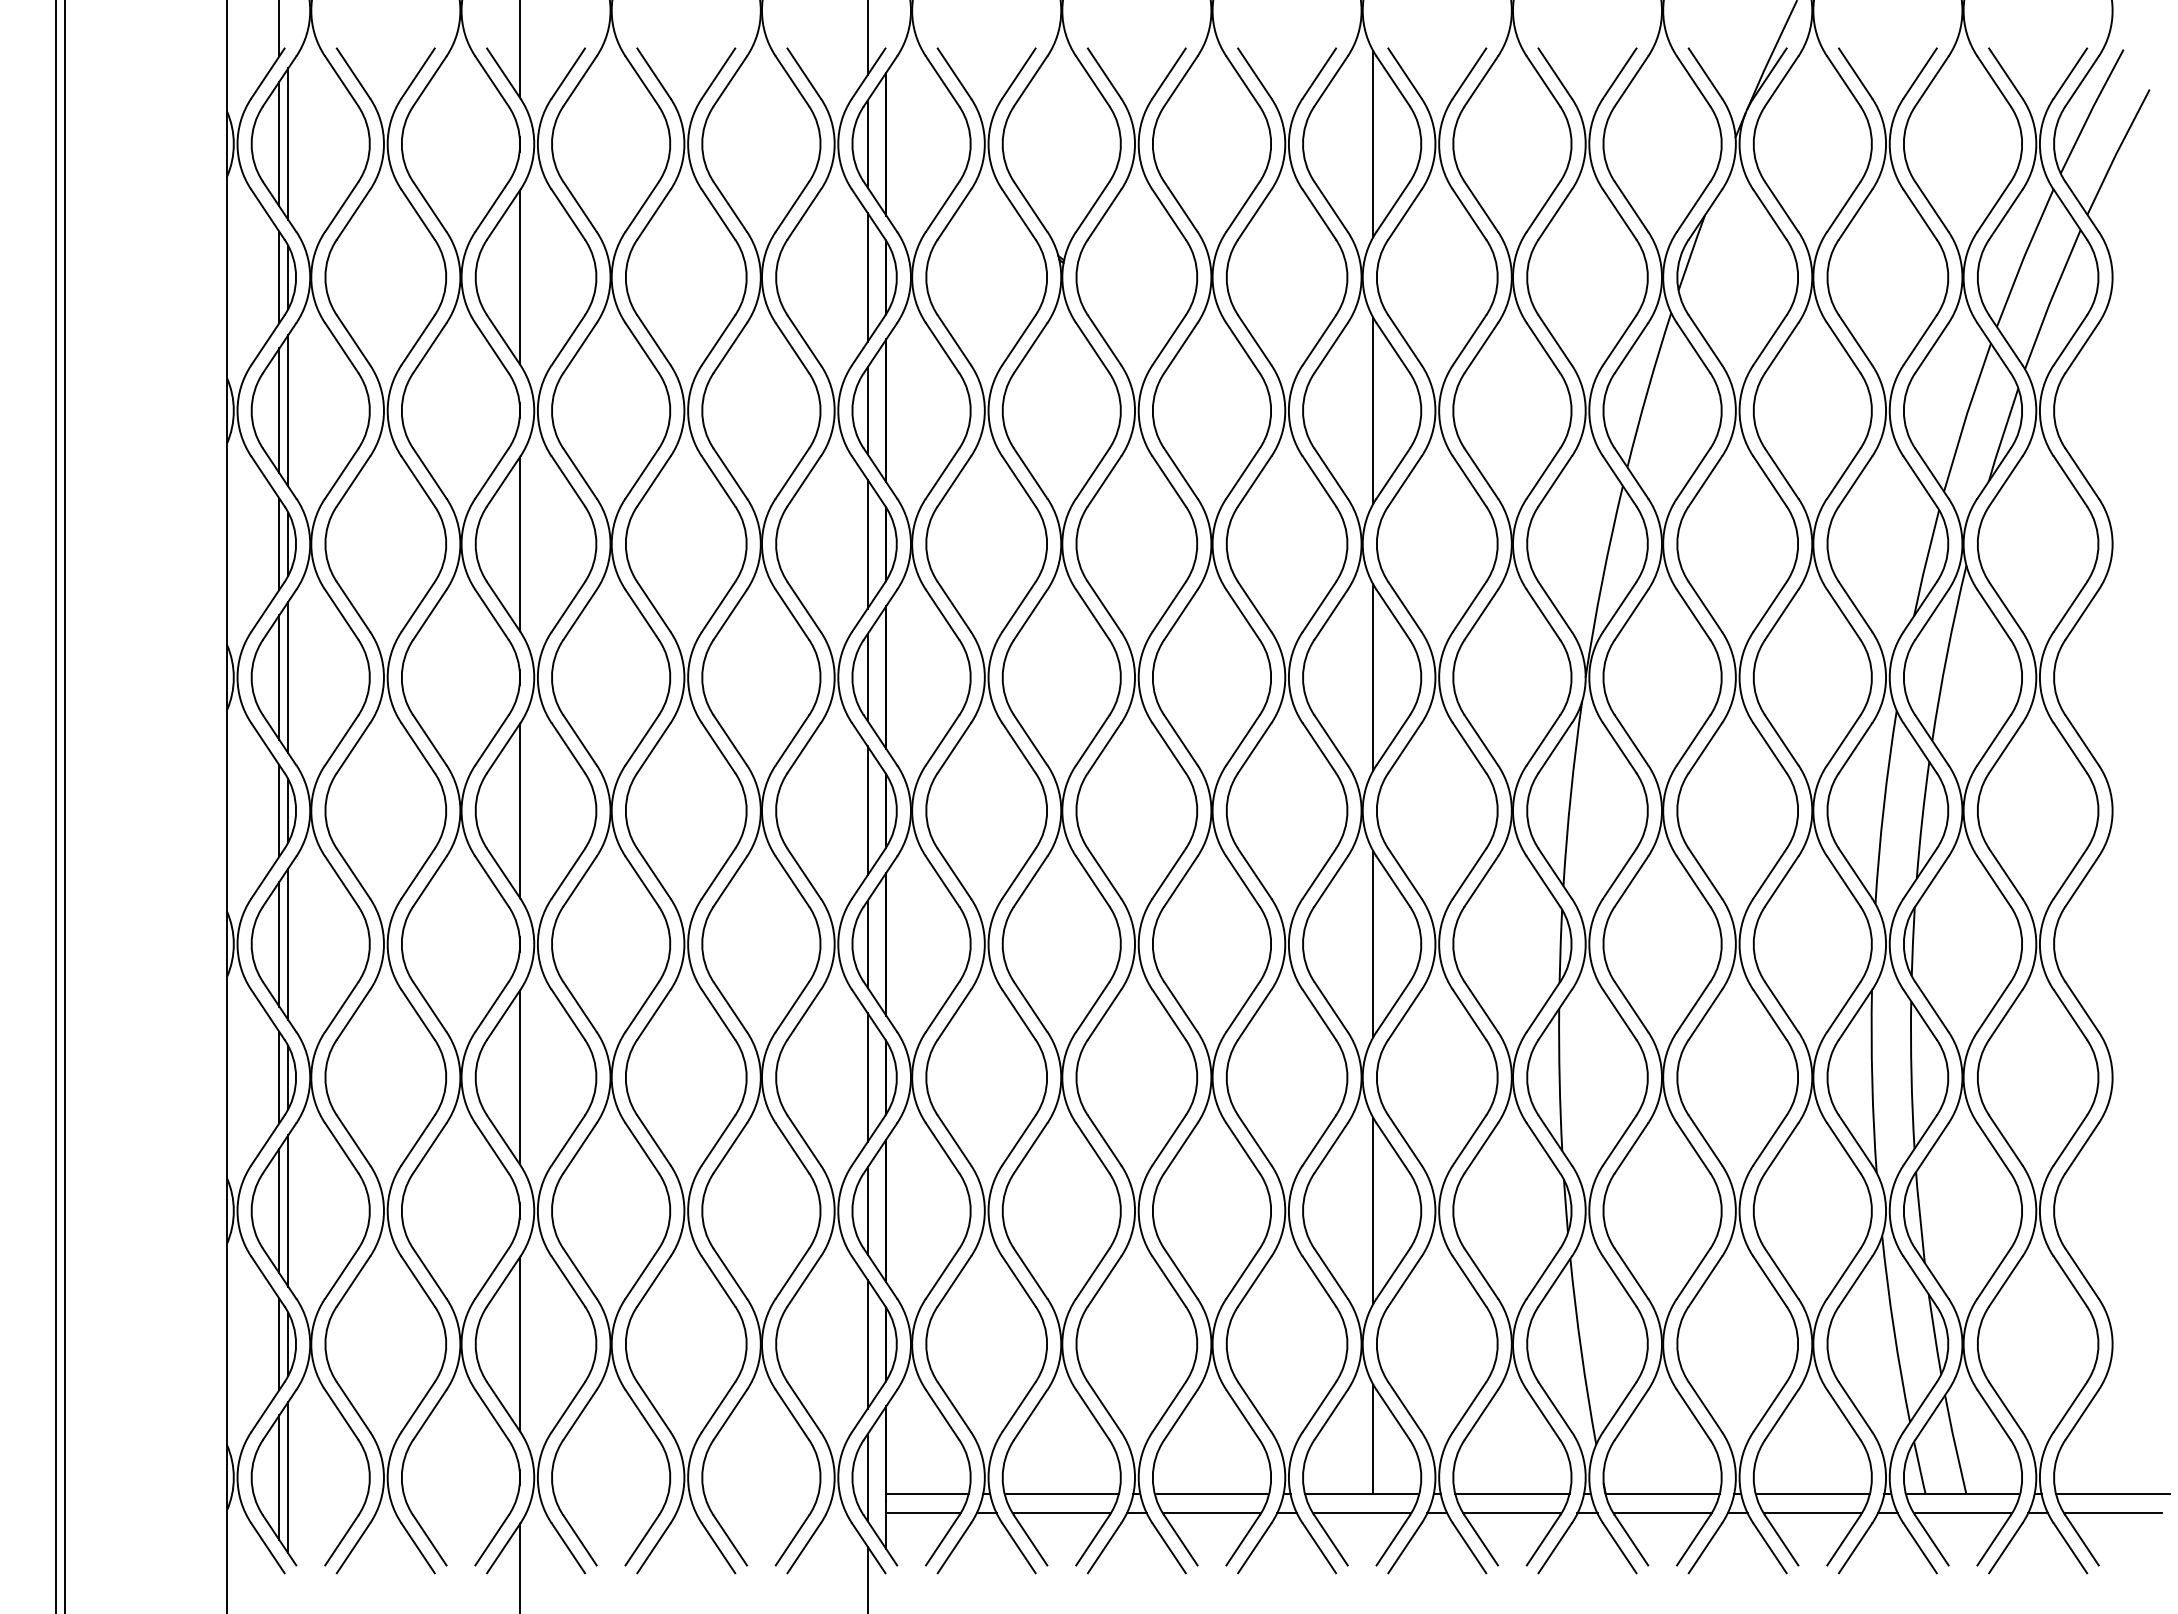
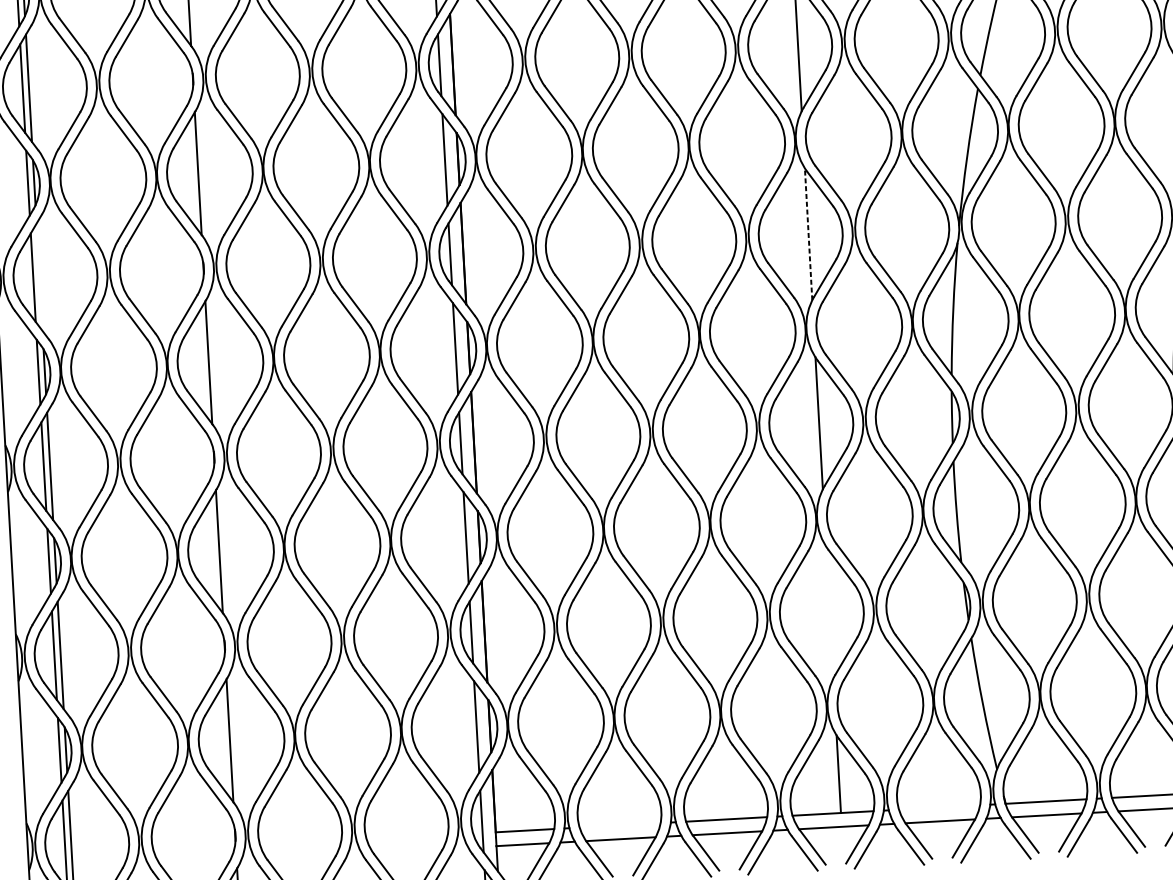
line: (288, 677) -> (39, 277), removed
line: (1373, 677) -> (808, 234), solid -> dashed
line: (1373, 1210) -> (829, 612), removed
line: (1061, 1493) -> (619, 825), removed
line: (1512, 1493) -> (939, 807), removed

